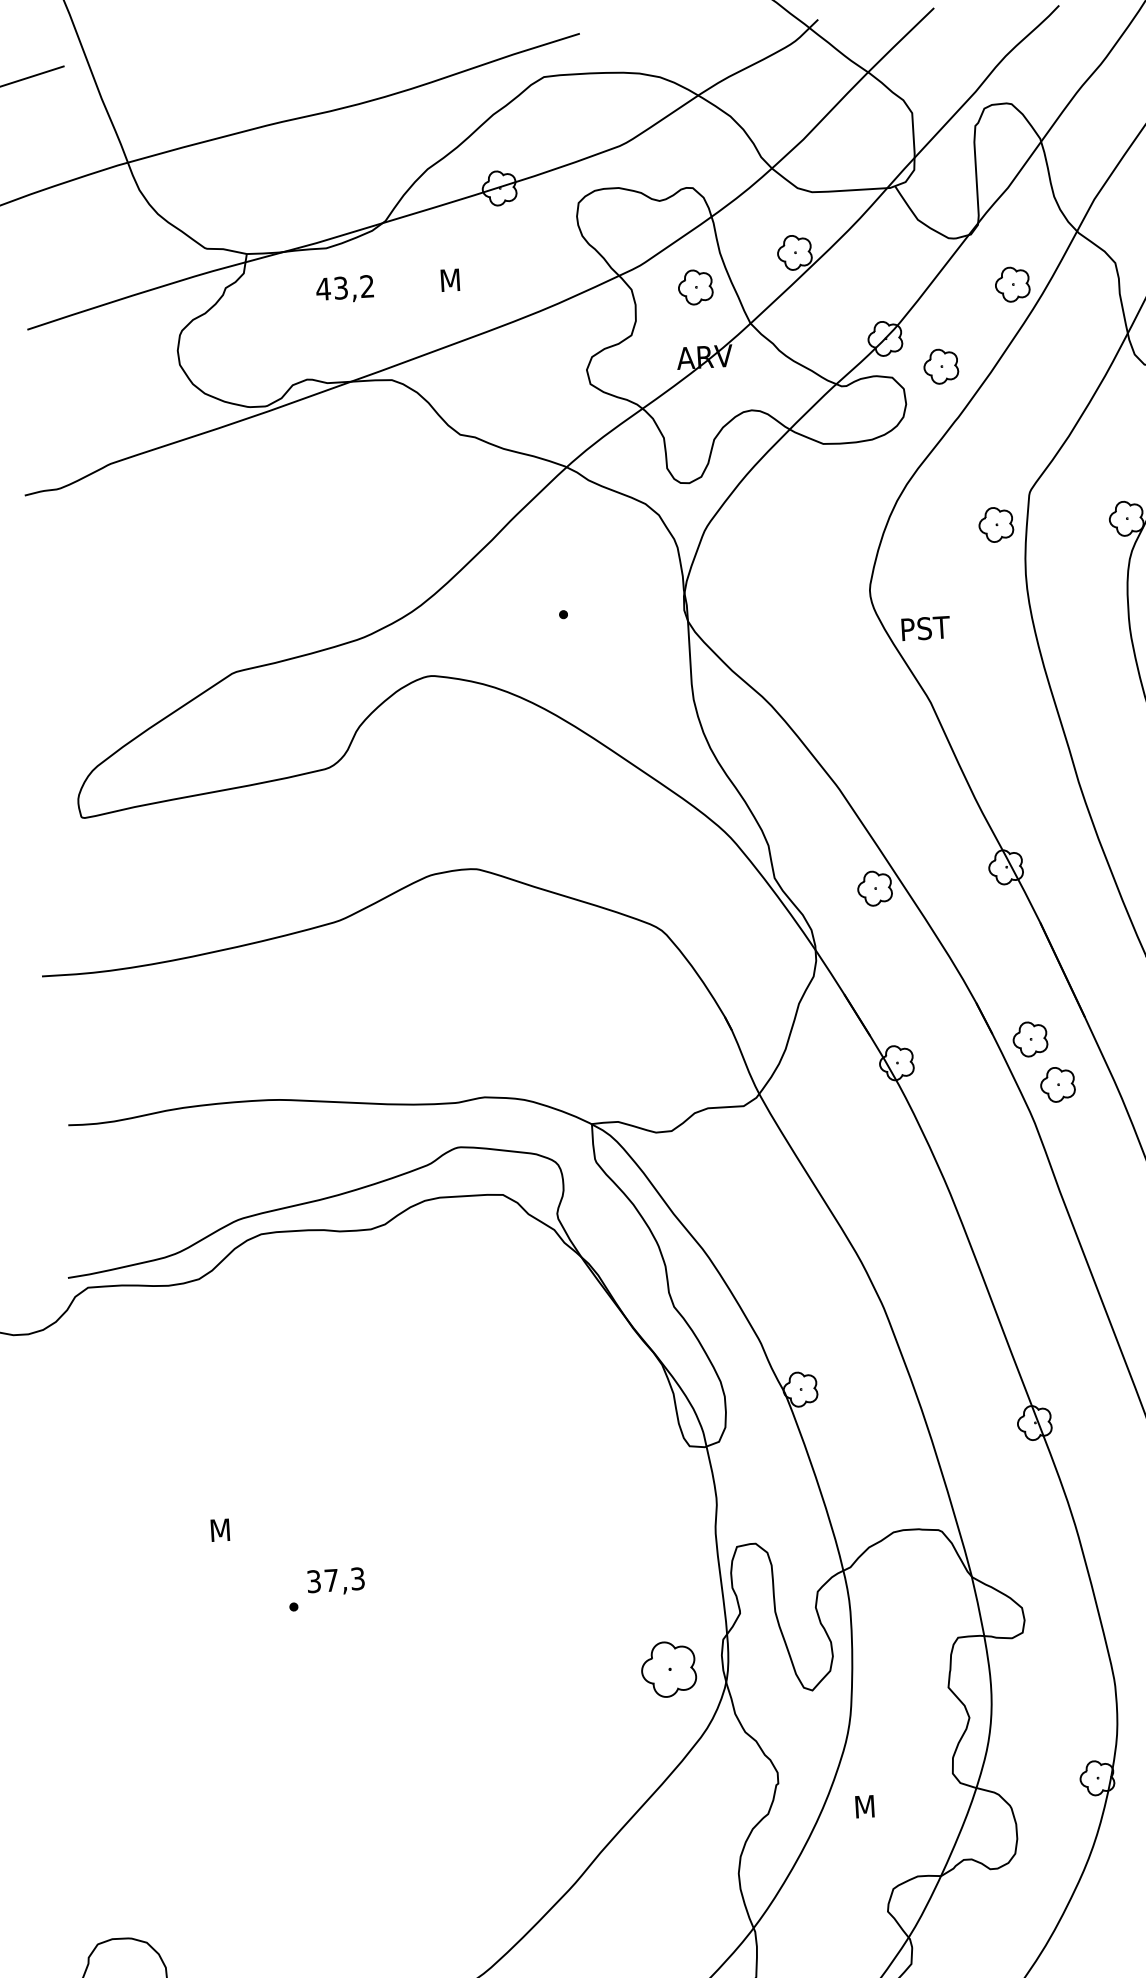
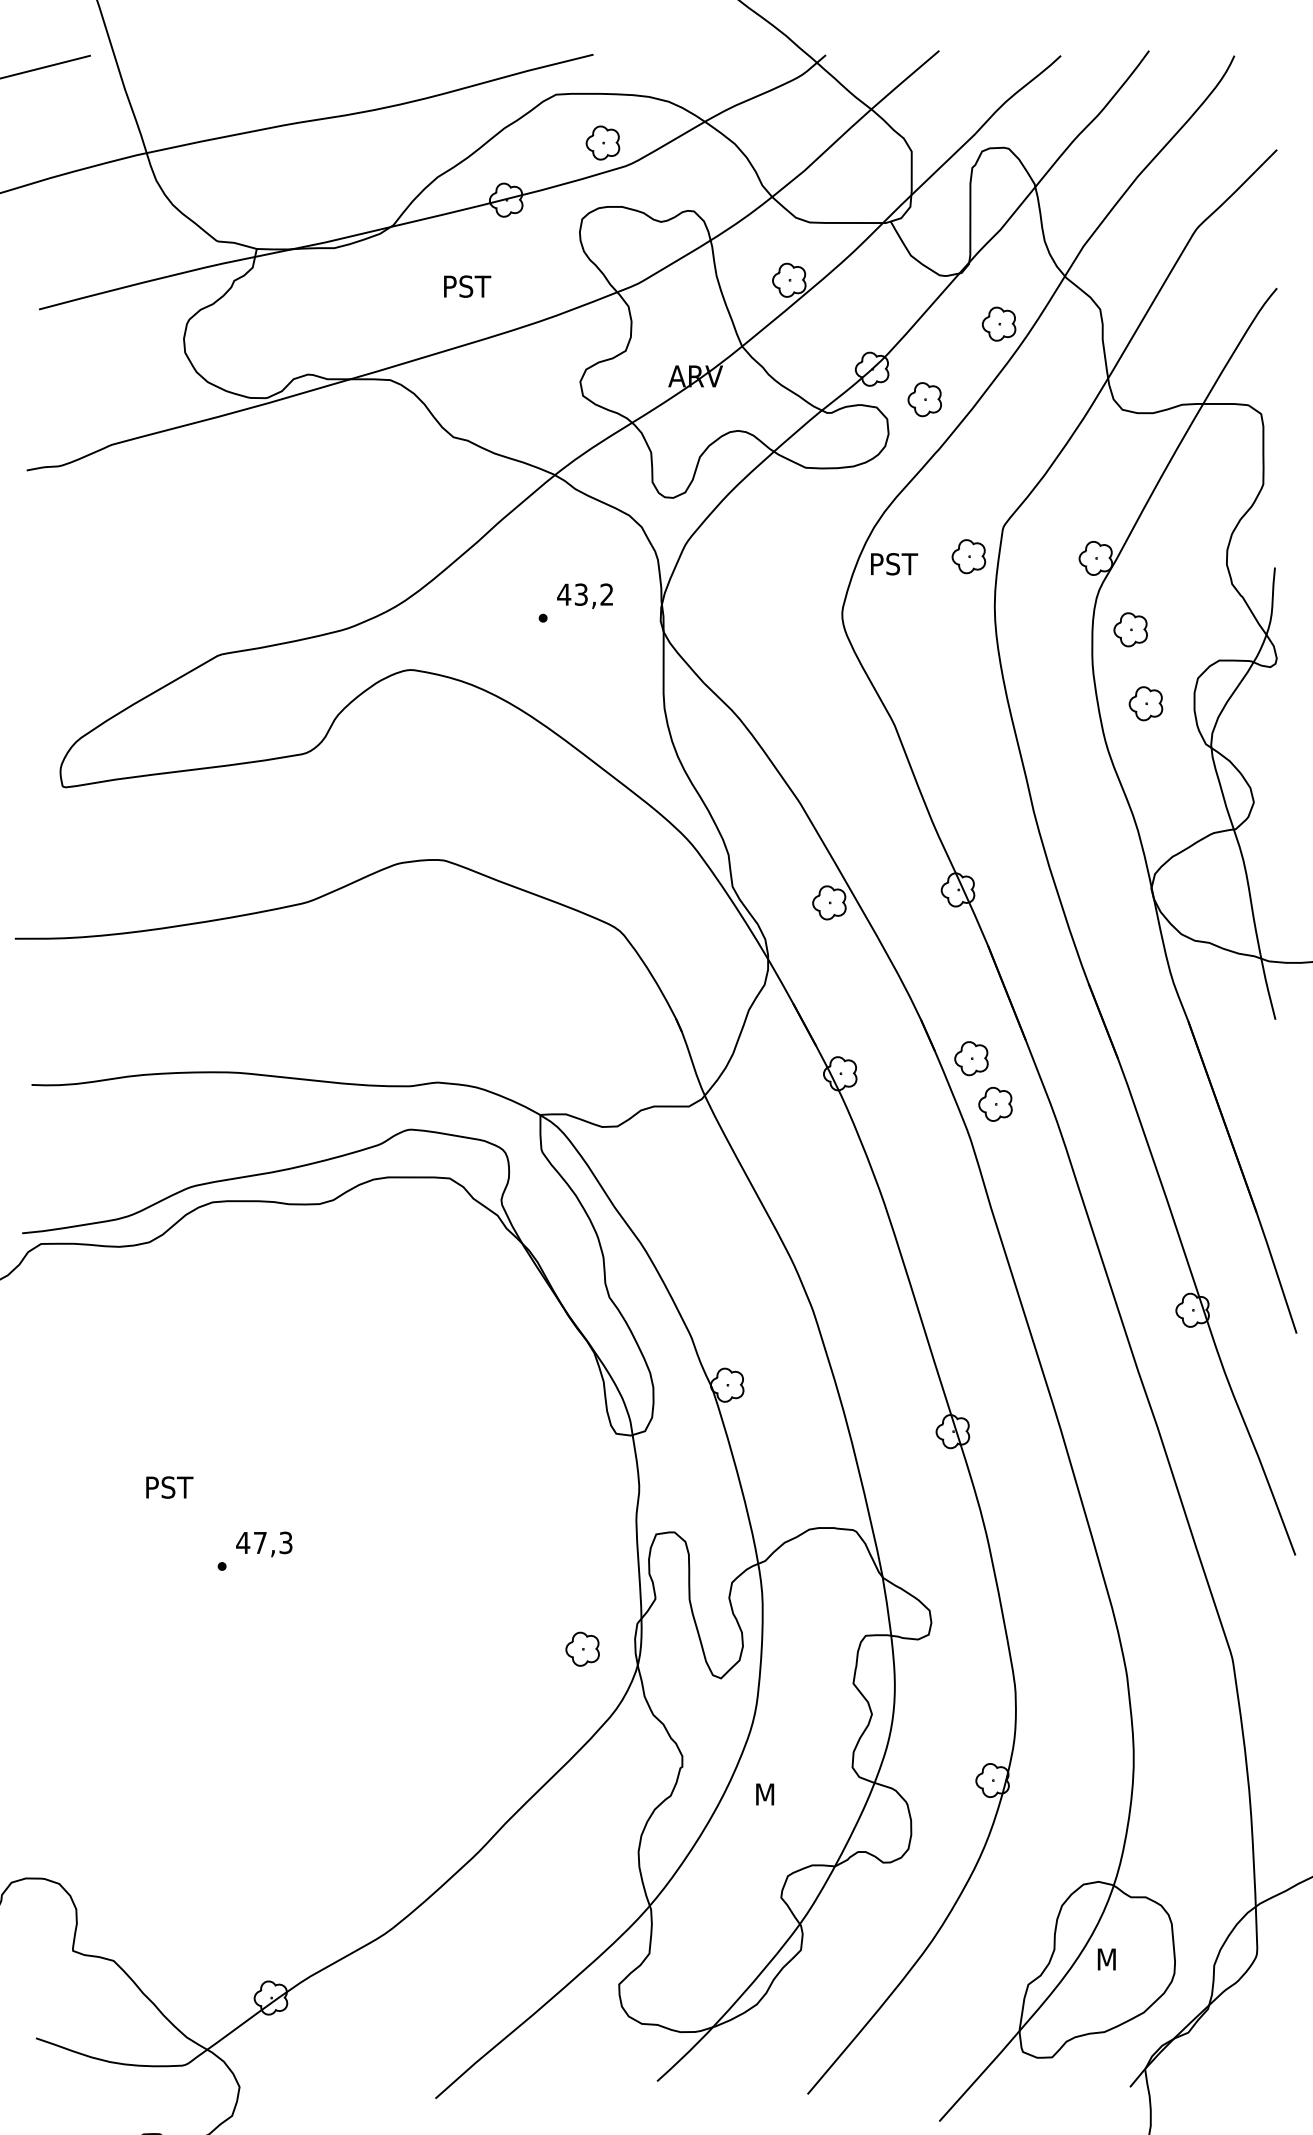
text: (466, 279) -> (468, 286), M -> PST
part: (695, 286) -> (602, 142), moved
text: (344, 288) -> (584, 595), moved
text: (926, 628) -> (894, 564), moved
text: (235, 1529) -> (170, 1487), M -> PST
text: (314, 1581) -> (243, 1542), 37,3 -> 47,3
part: (668, 1668) -> (582, 1648), size x0.62

